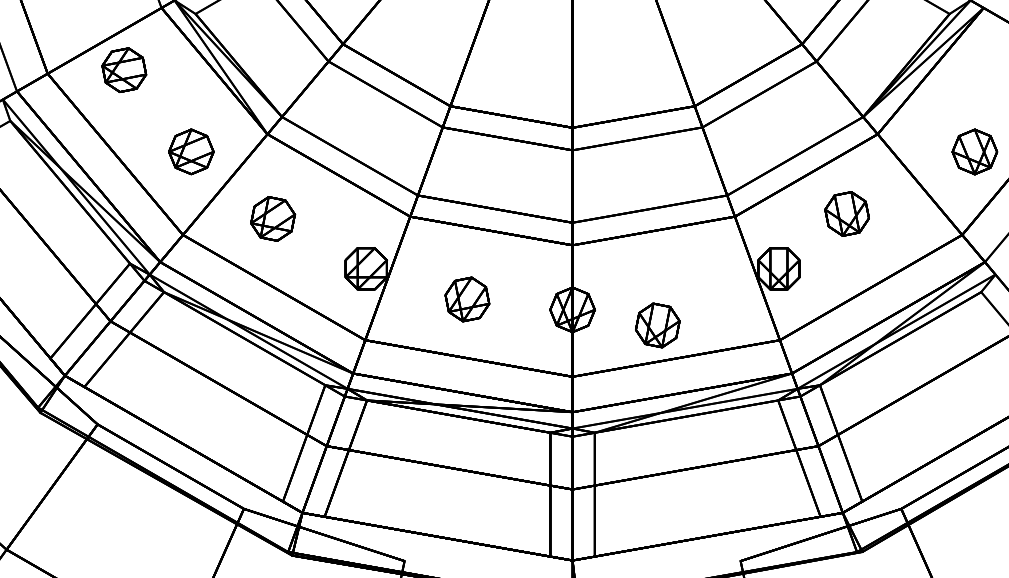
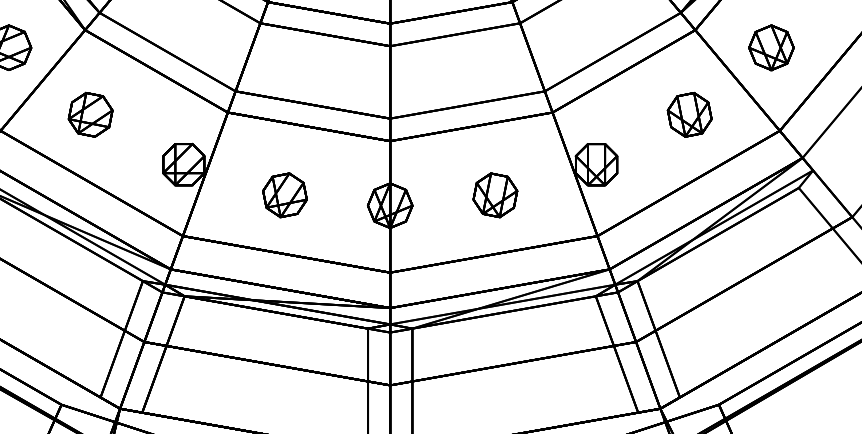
part: (974, 151) -> (771, 47), moved
part: (846, 213) -> (689, 114), moved
part: (657, 325) -> (495, 195), moved

